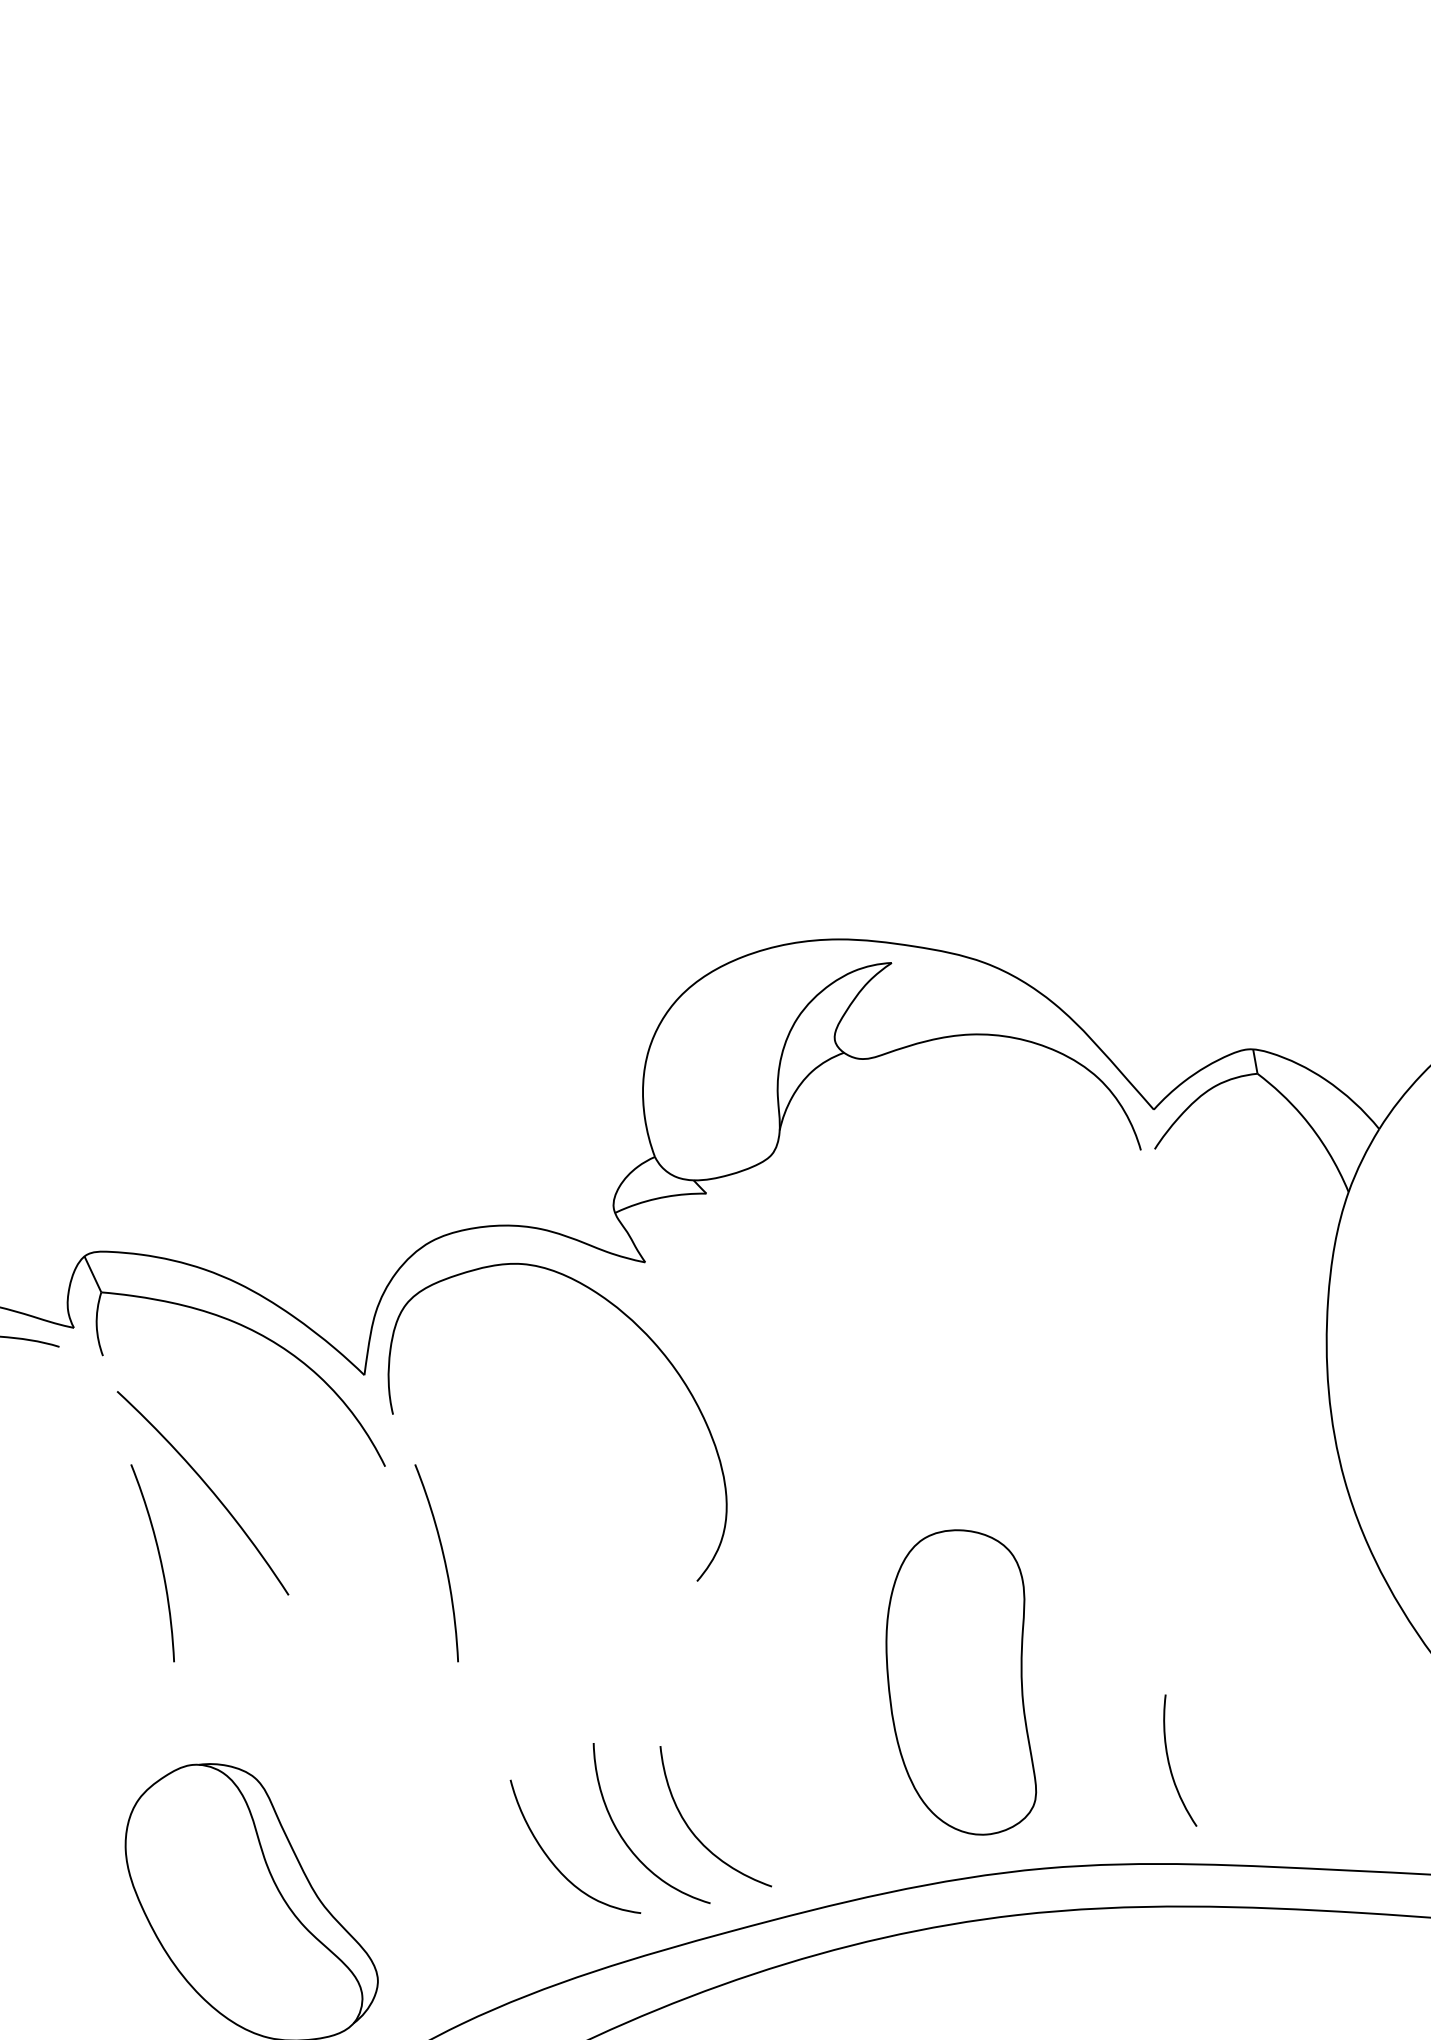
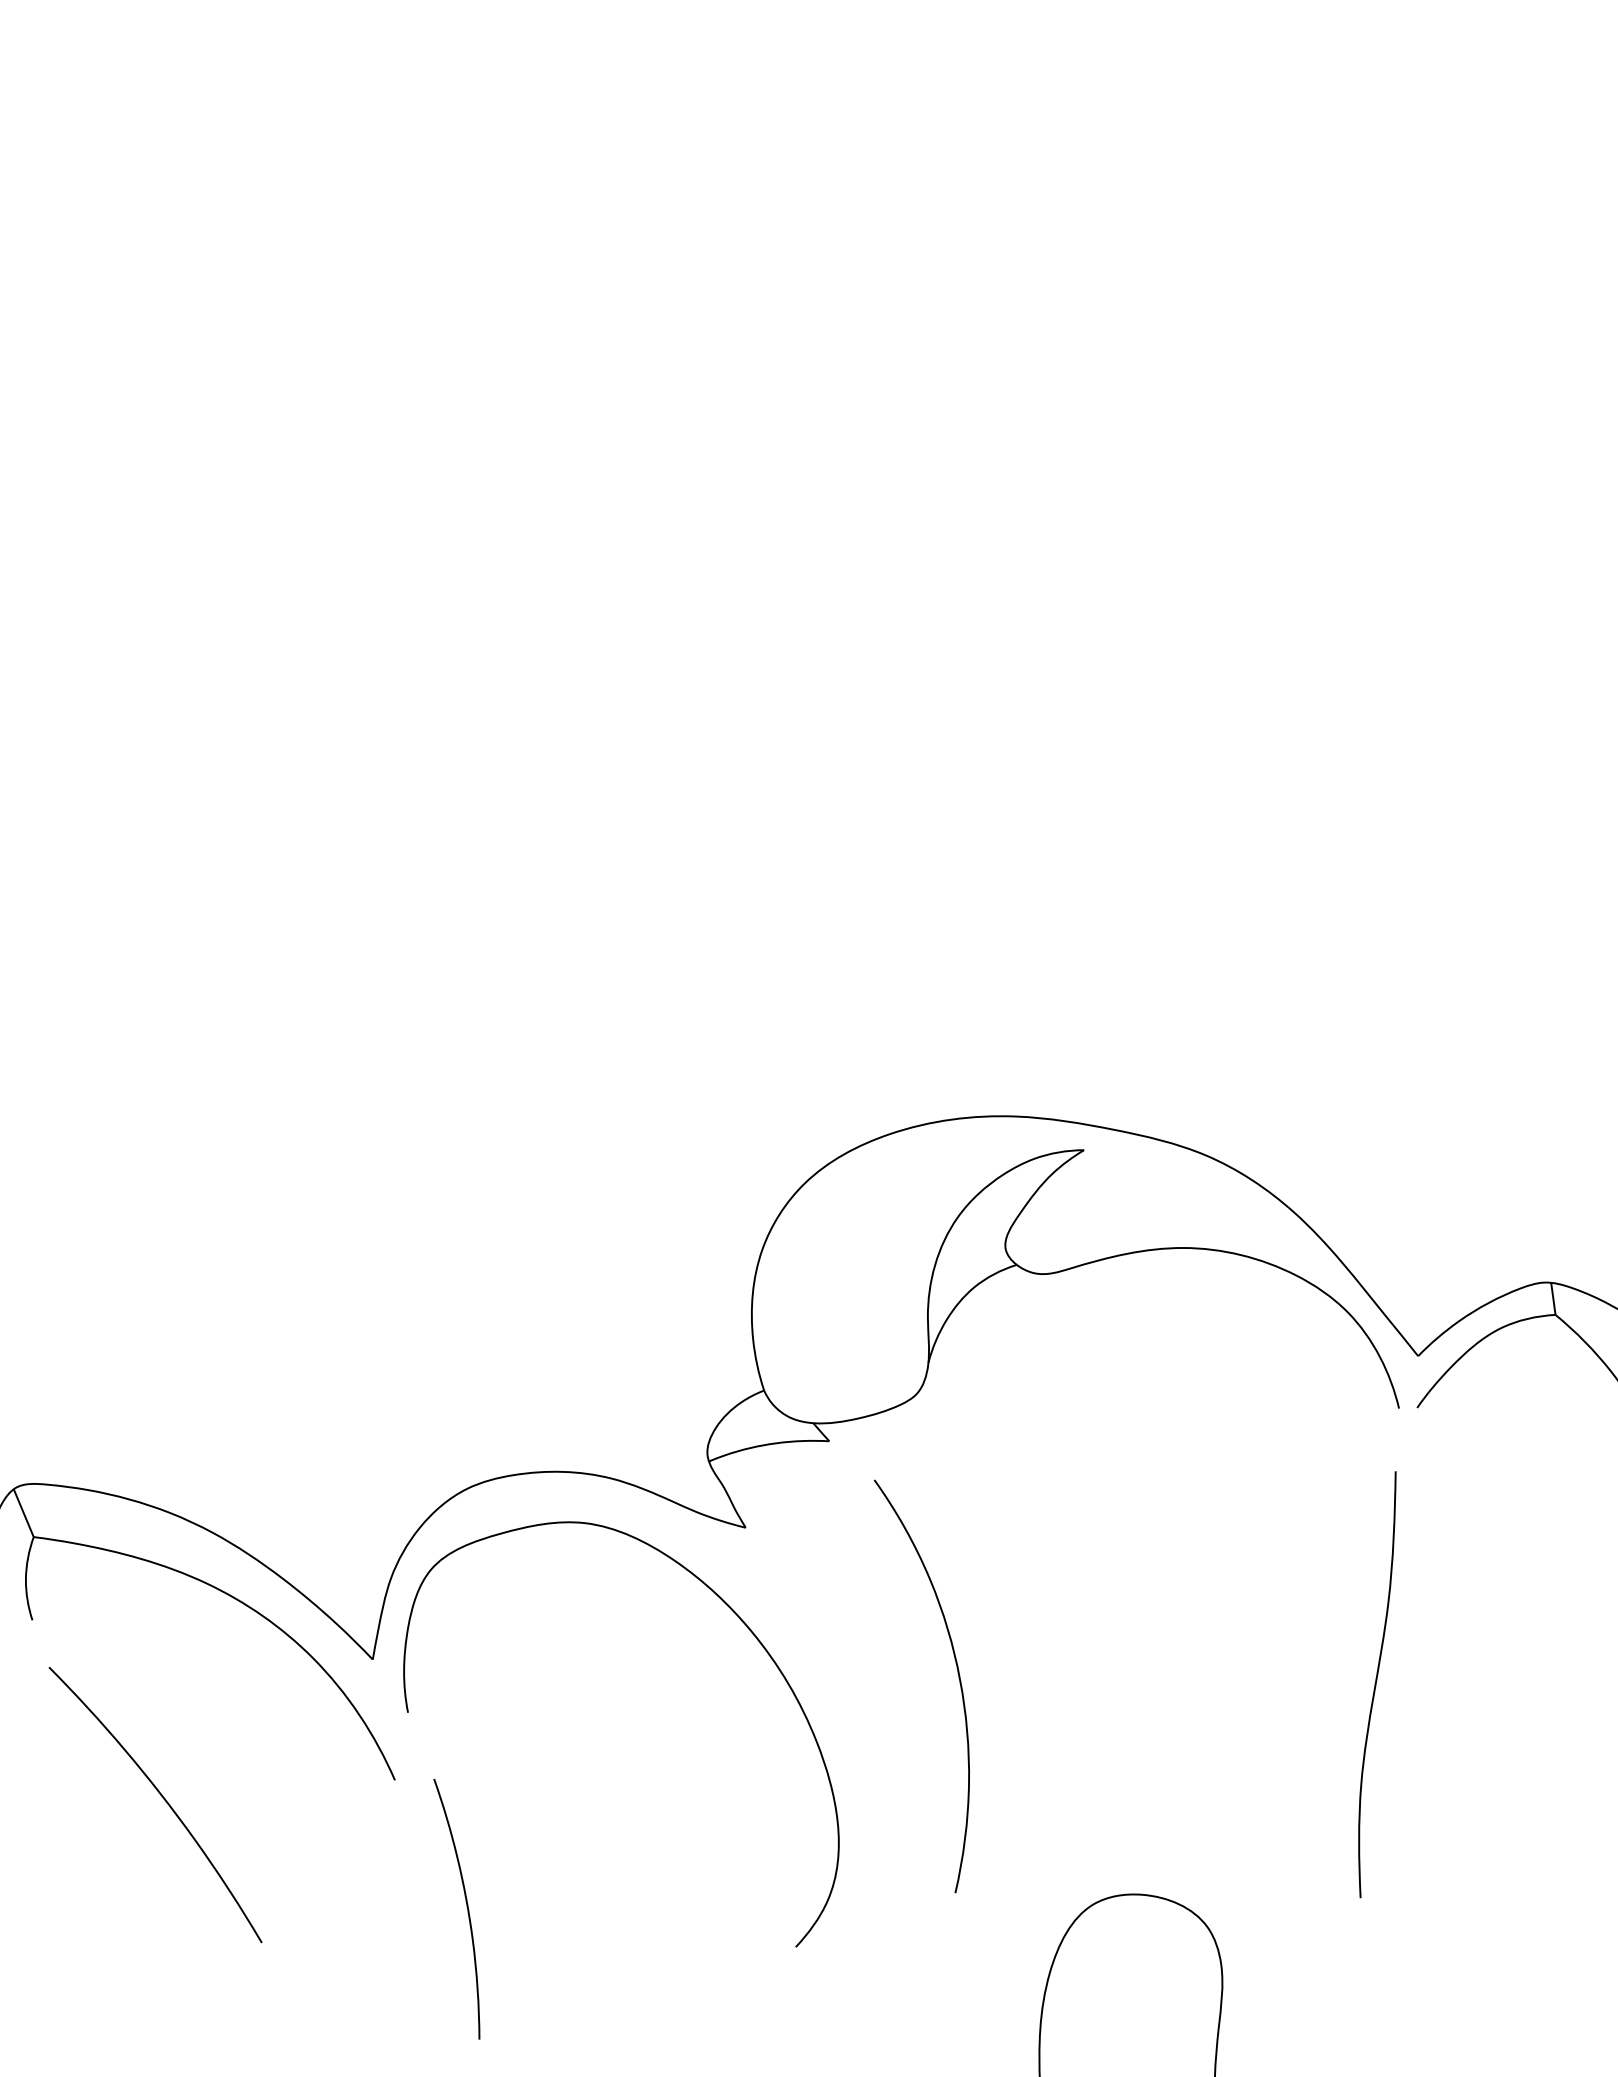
curve: (1131, 1361) -> (1375, 1683), added
curve: (812, 1370) -> (958, 1678), added
curve: (159, 1560) -> (95, 1890), removed

